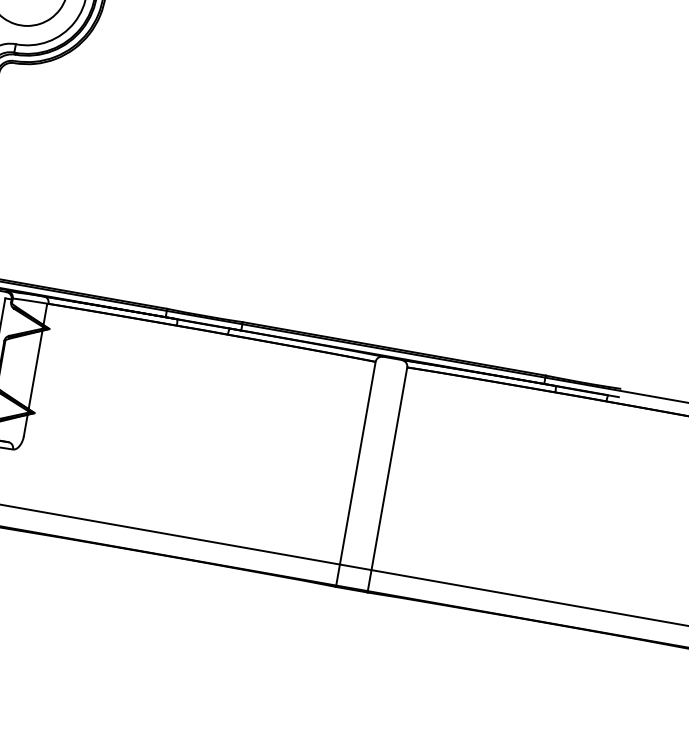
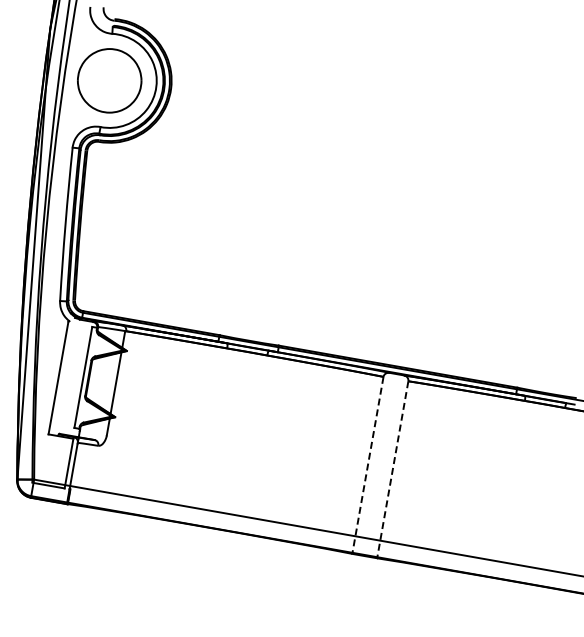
line: (355, 474) -> (367, 465), solid -> dashed
line: (387, 479) -> (392, 469), solid -> dashed

